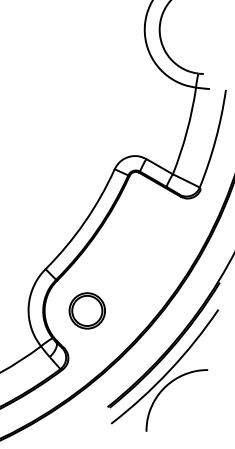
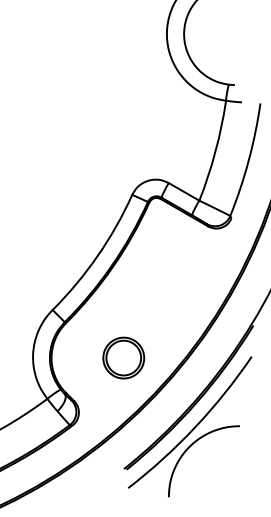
part: (86, 310) -> (122, 357), moved

